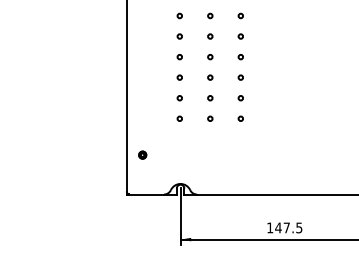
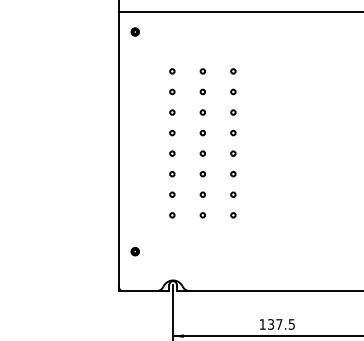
text: (277, 227) -> (270, 324), 147.5 -> 137.5

